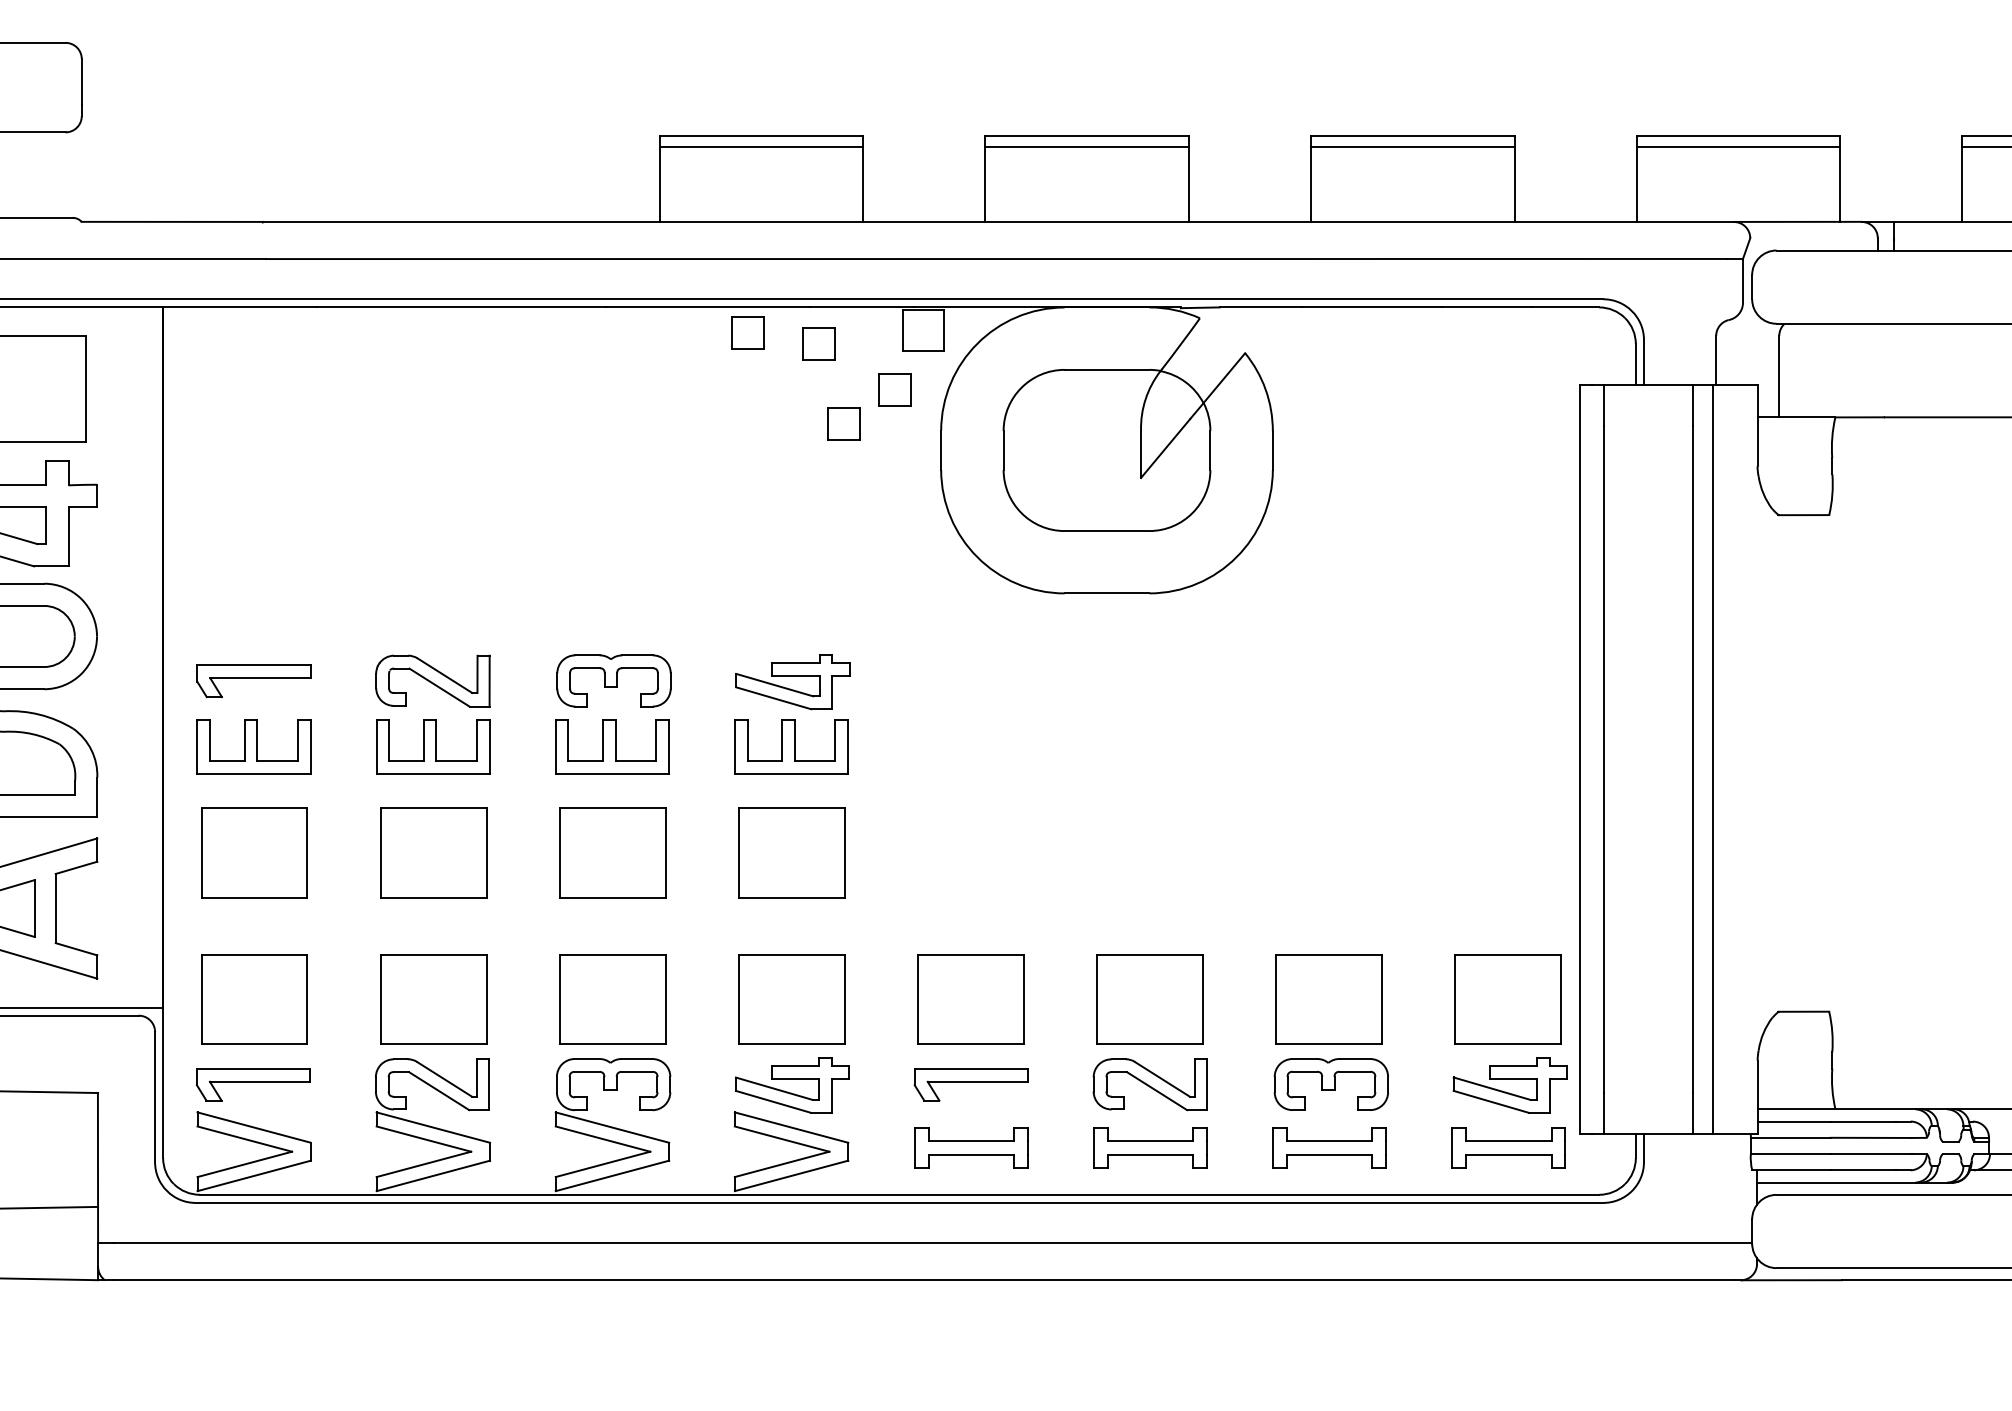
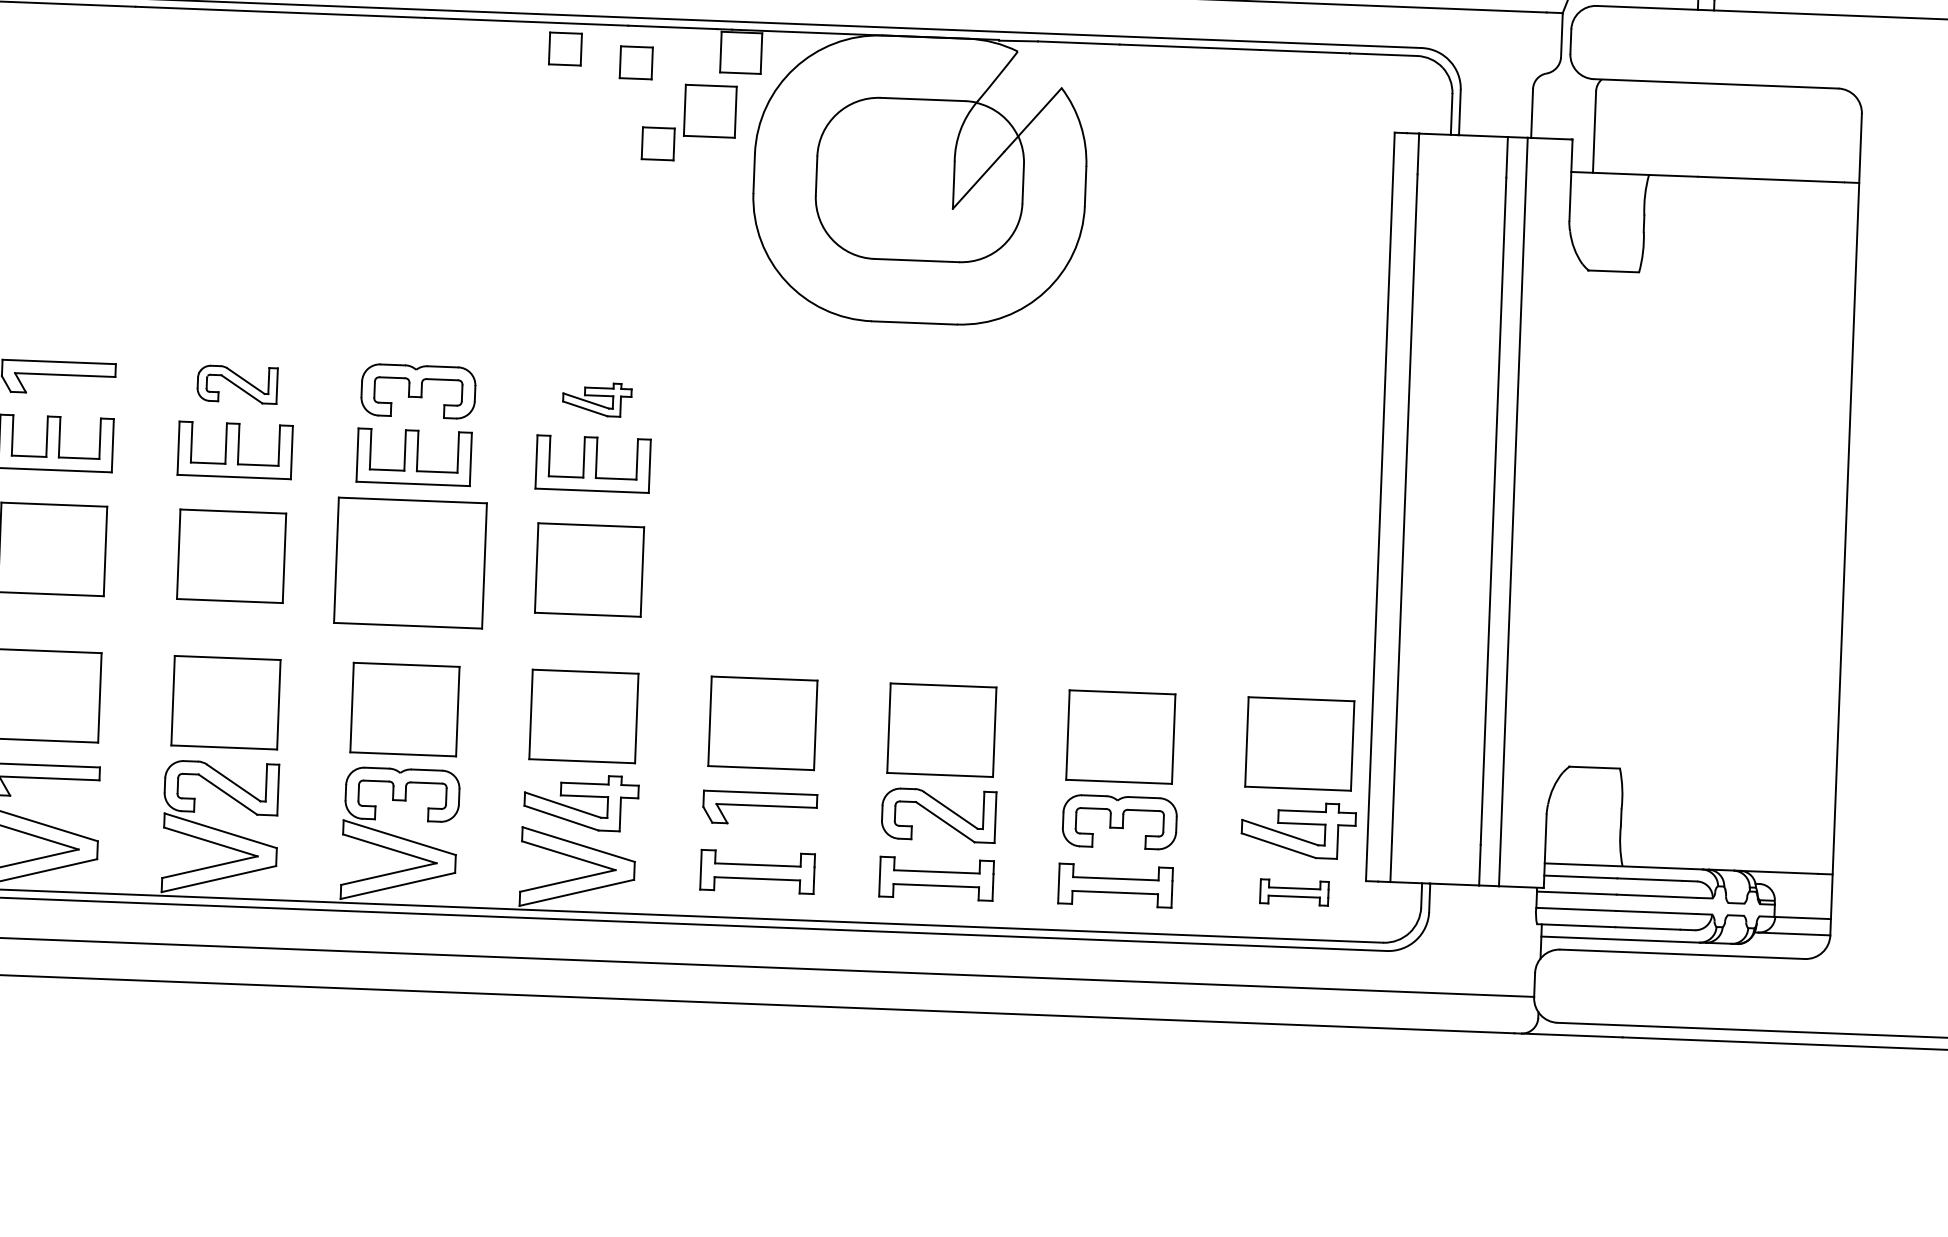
part: (894, 389) -> (709, 110), size x1.6
part: (432, 680) -> (237, 384), size x0.7
part: (792, 682) -> (596, 399), size x0.6
part: (612, 852) -> (410, 562), size x1.4
part: (1508, 1147) -> (1294, 891), size x0.6

